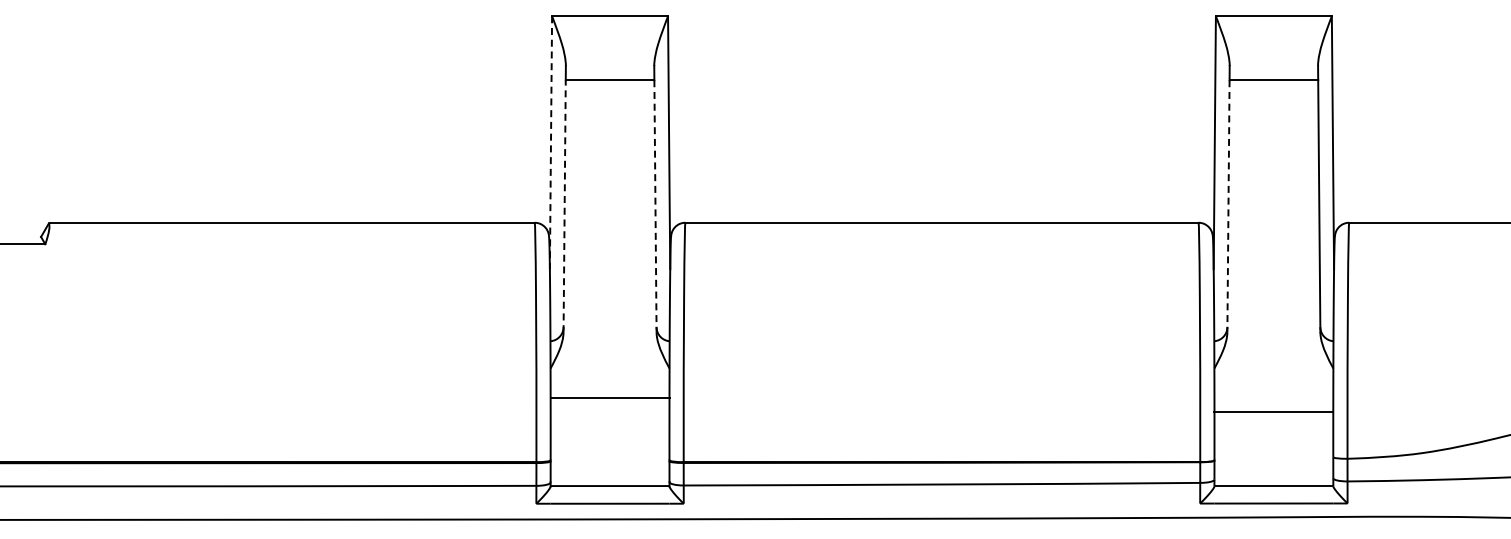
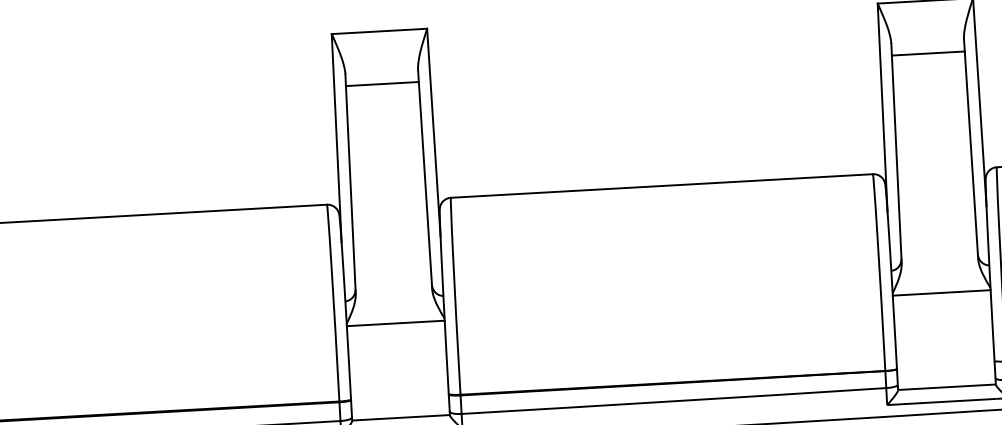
line: (550, 143) -> (336, 138), dashed -> solid
line: (564, 206) -> (350, 189), dashed -> solid
line: (655, 206) -> (425, 185), dashed -> solid
line: (1228, 206) -> (896, 159), dashed -> solid
line: (609, 398) -> (395, 323), moved
line: (1273, 412) -> (941, 293), moved

